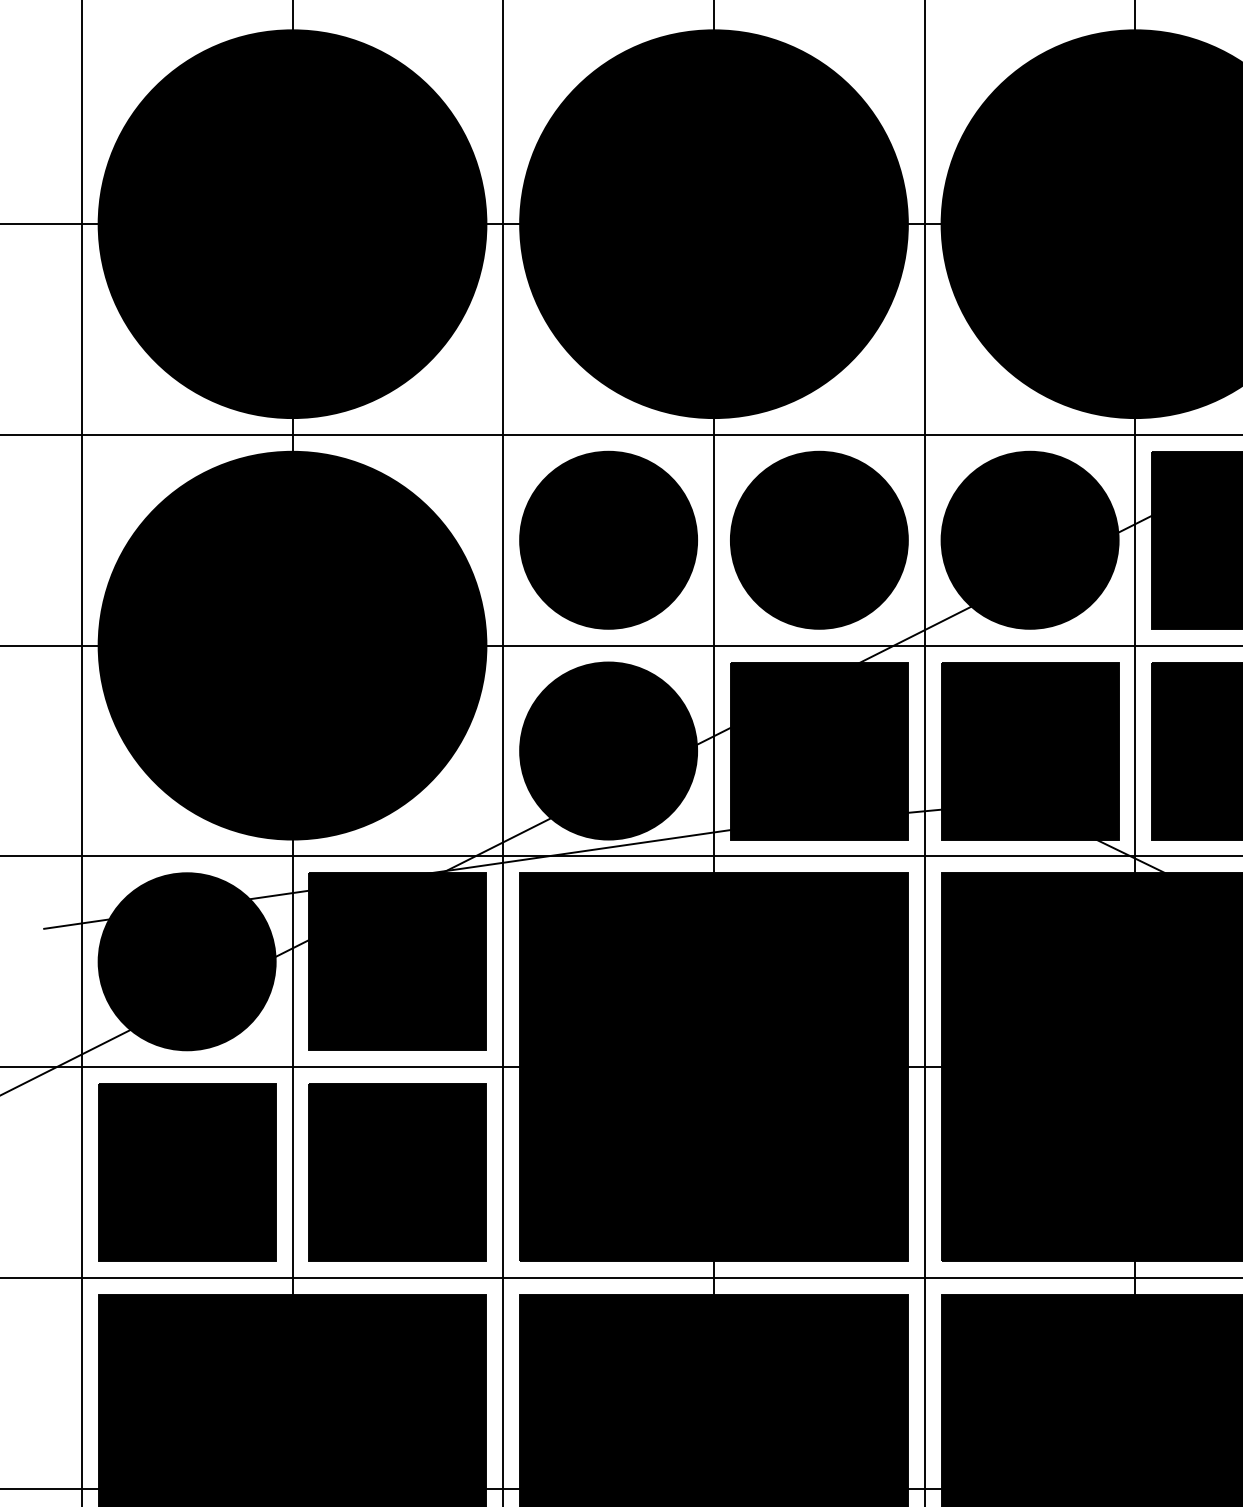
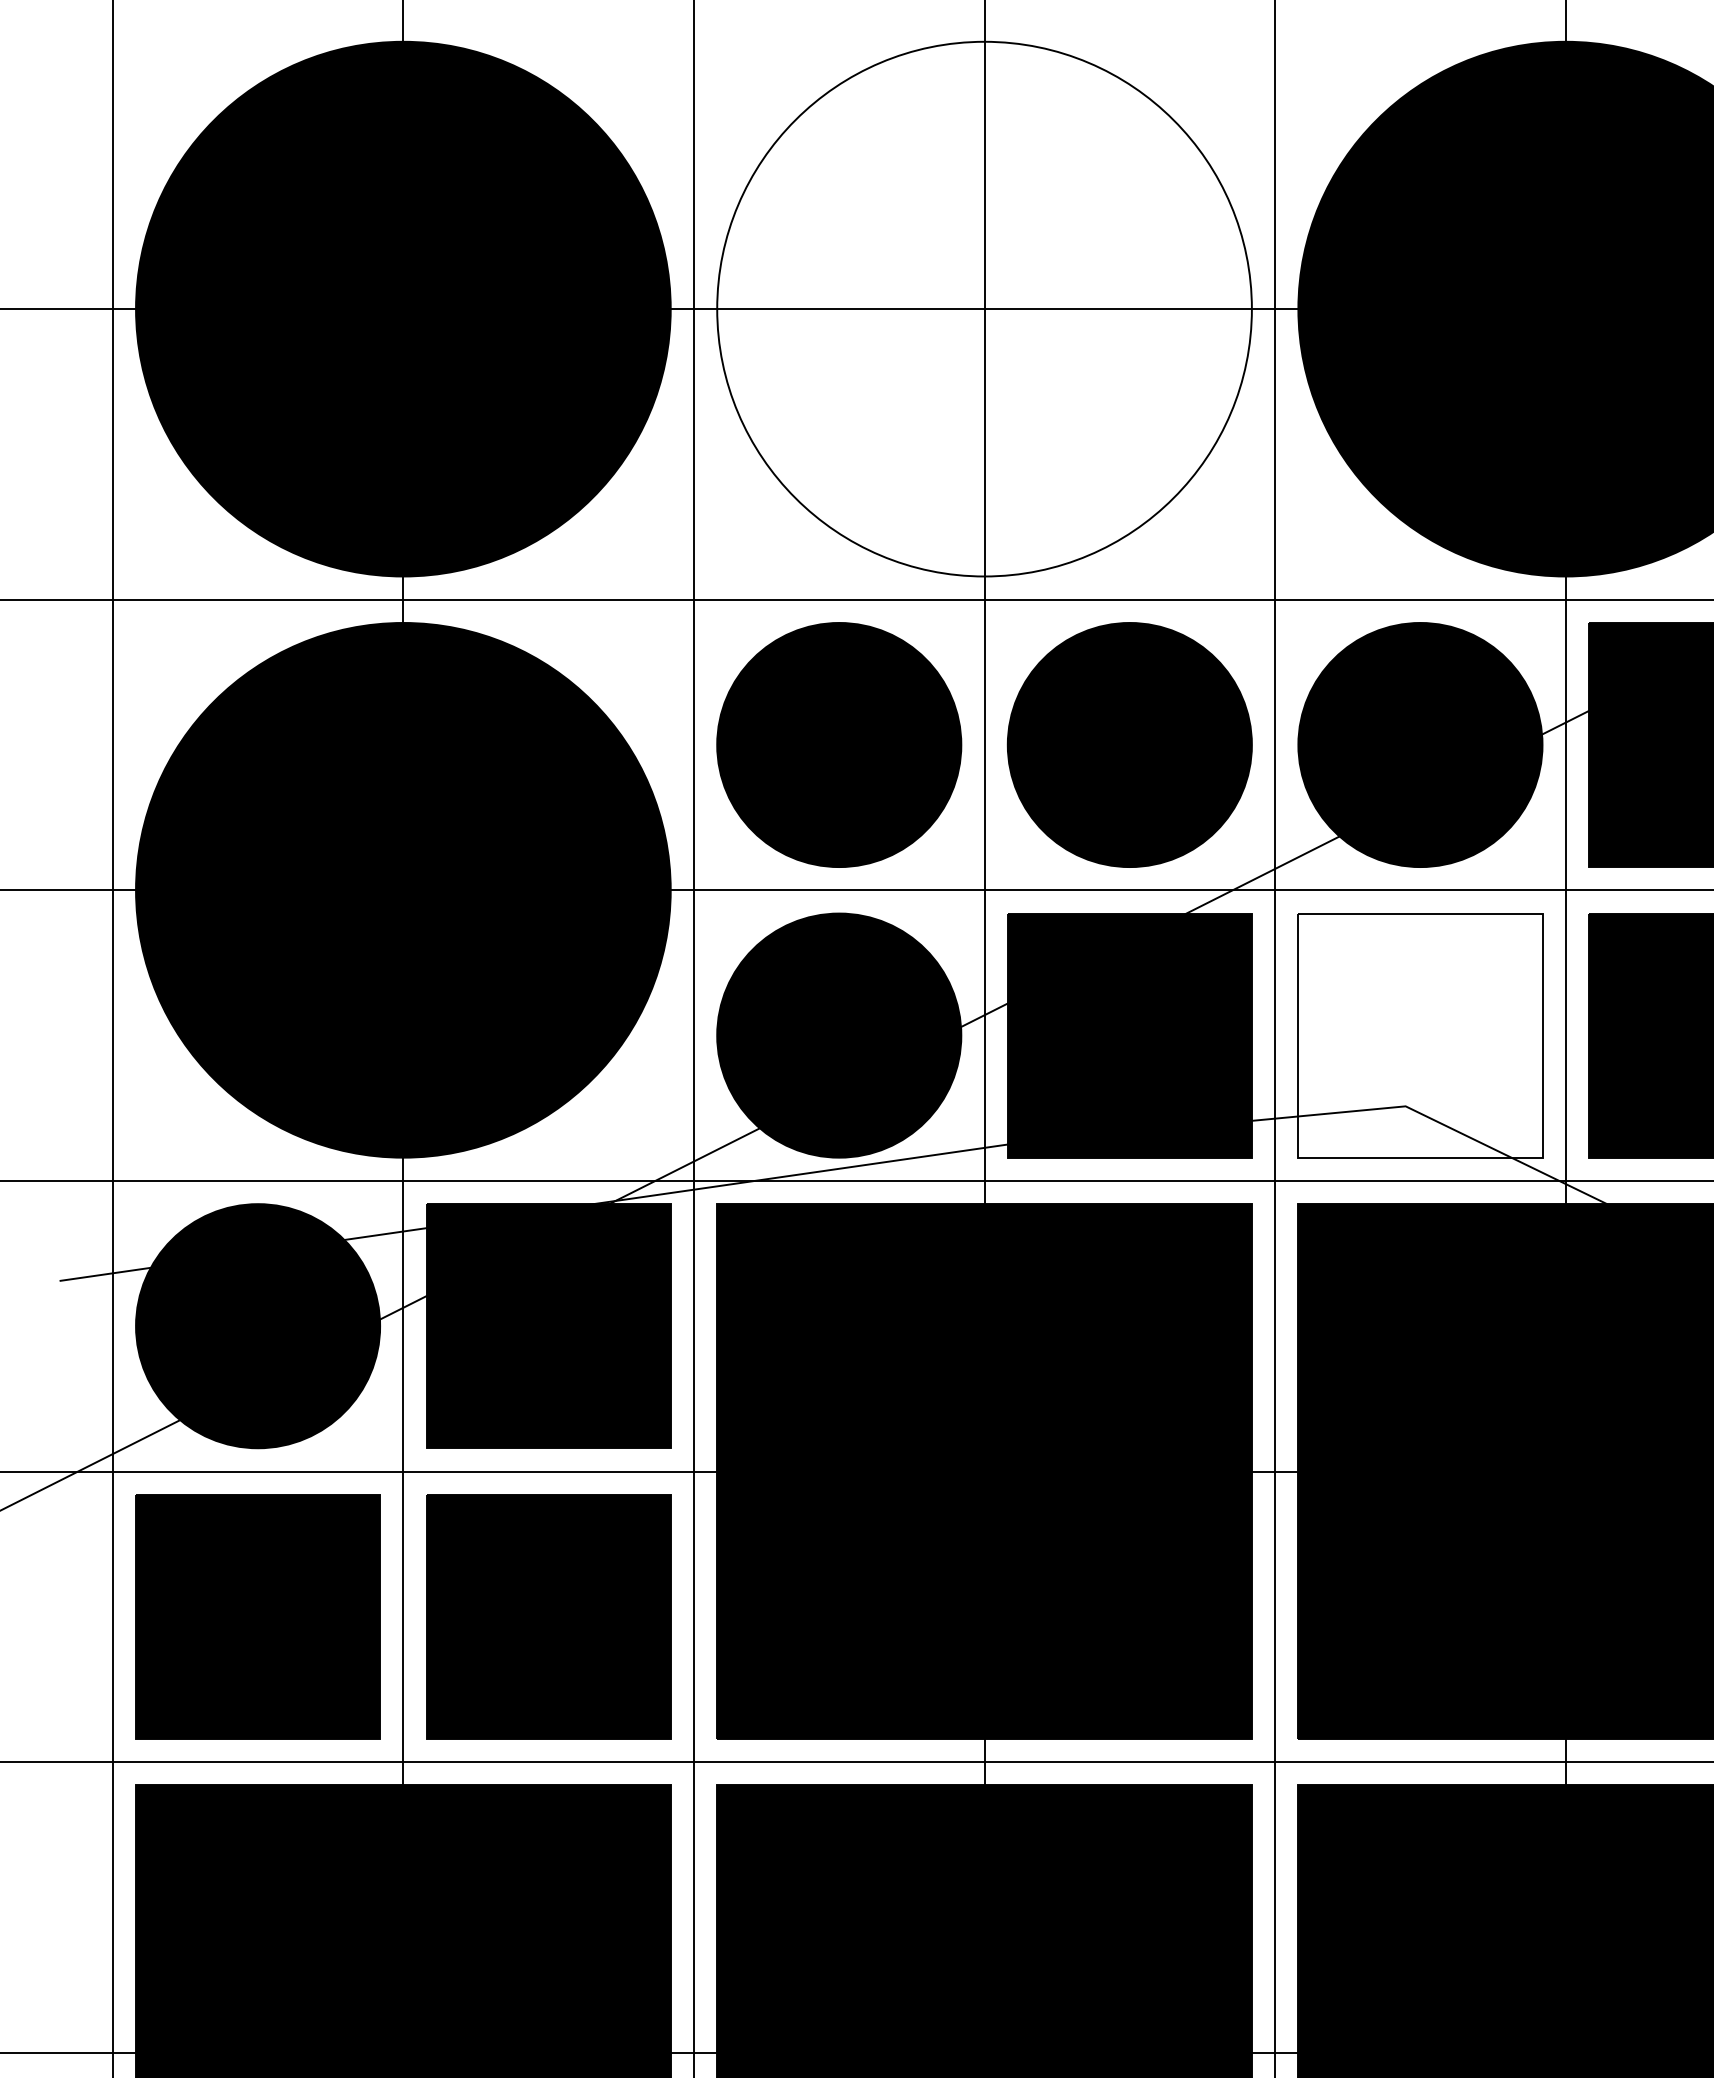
fill: (713, 223) -> (984, 308), removed
fill: (1030, 750) -> (1420, 1035), removed

